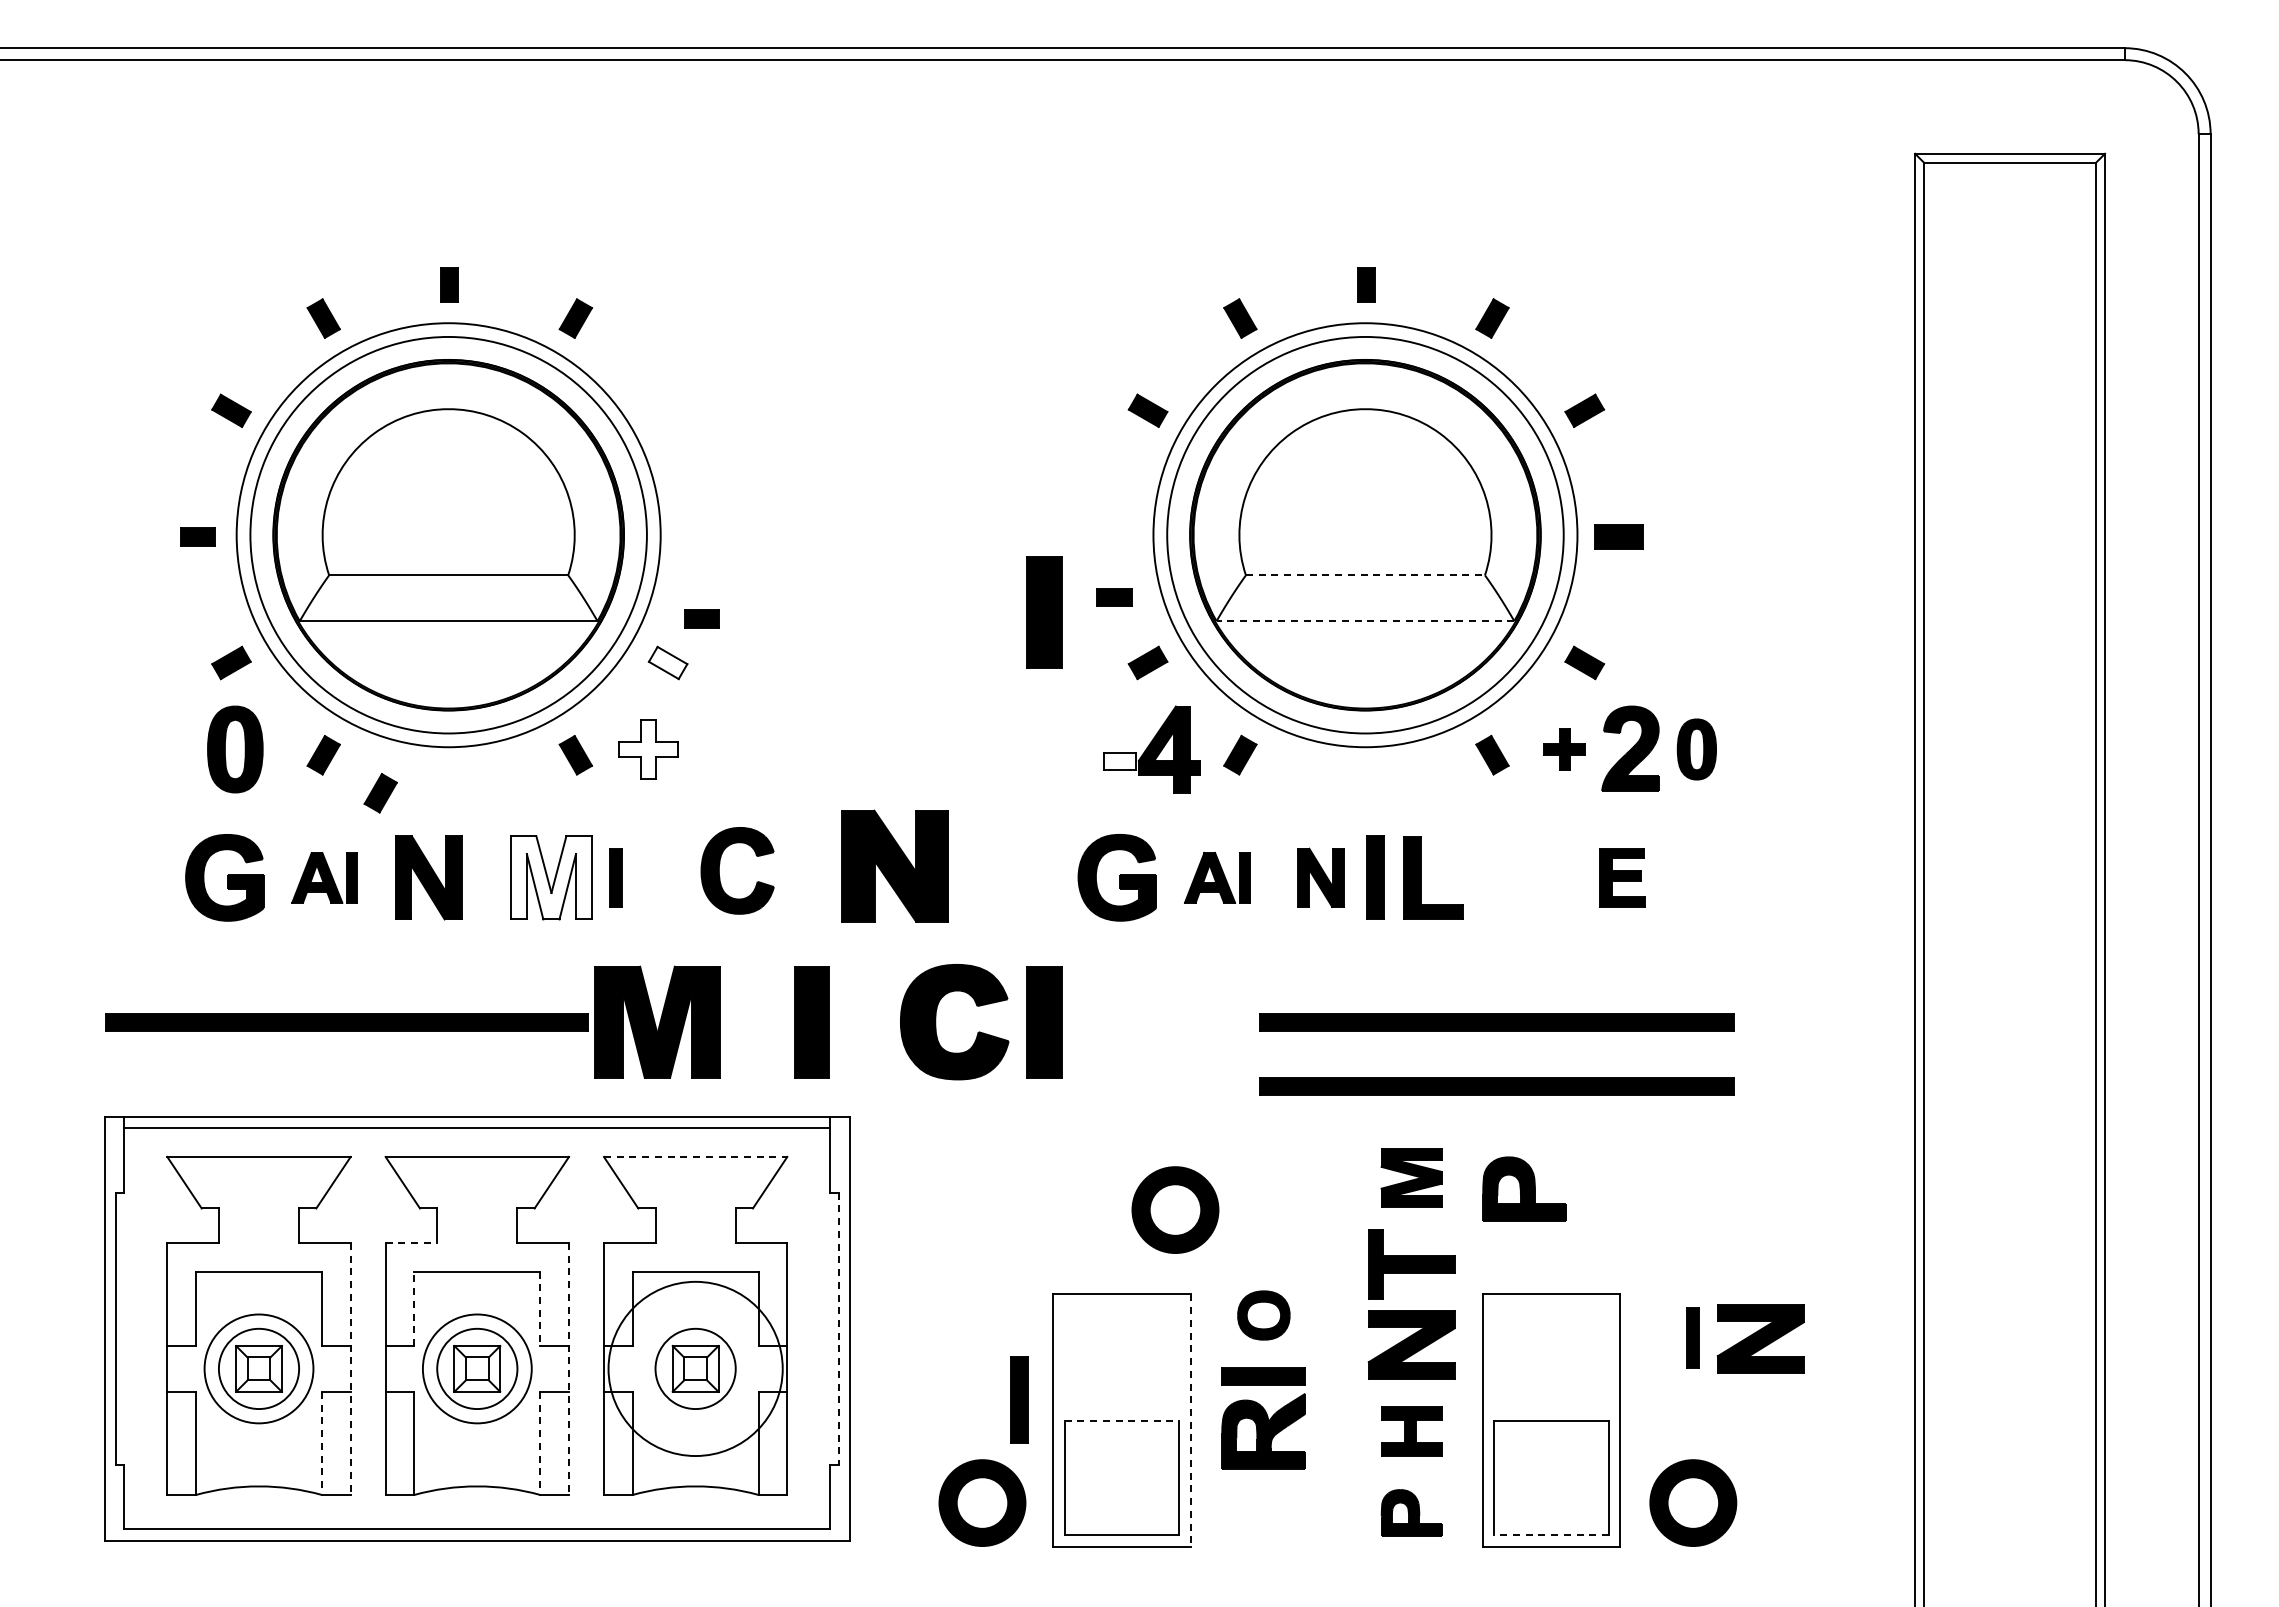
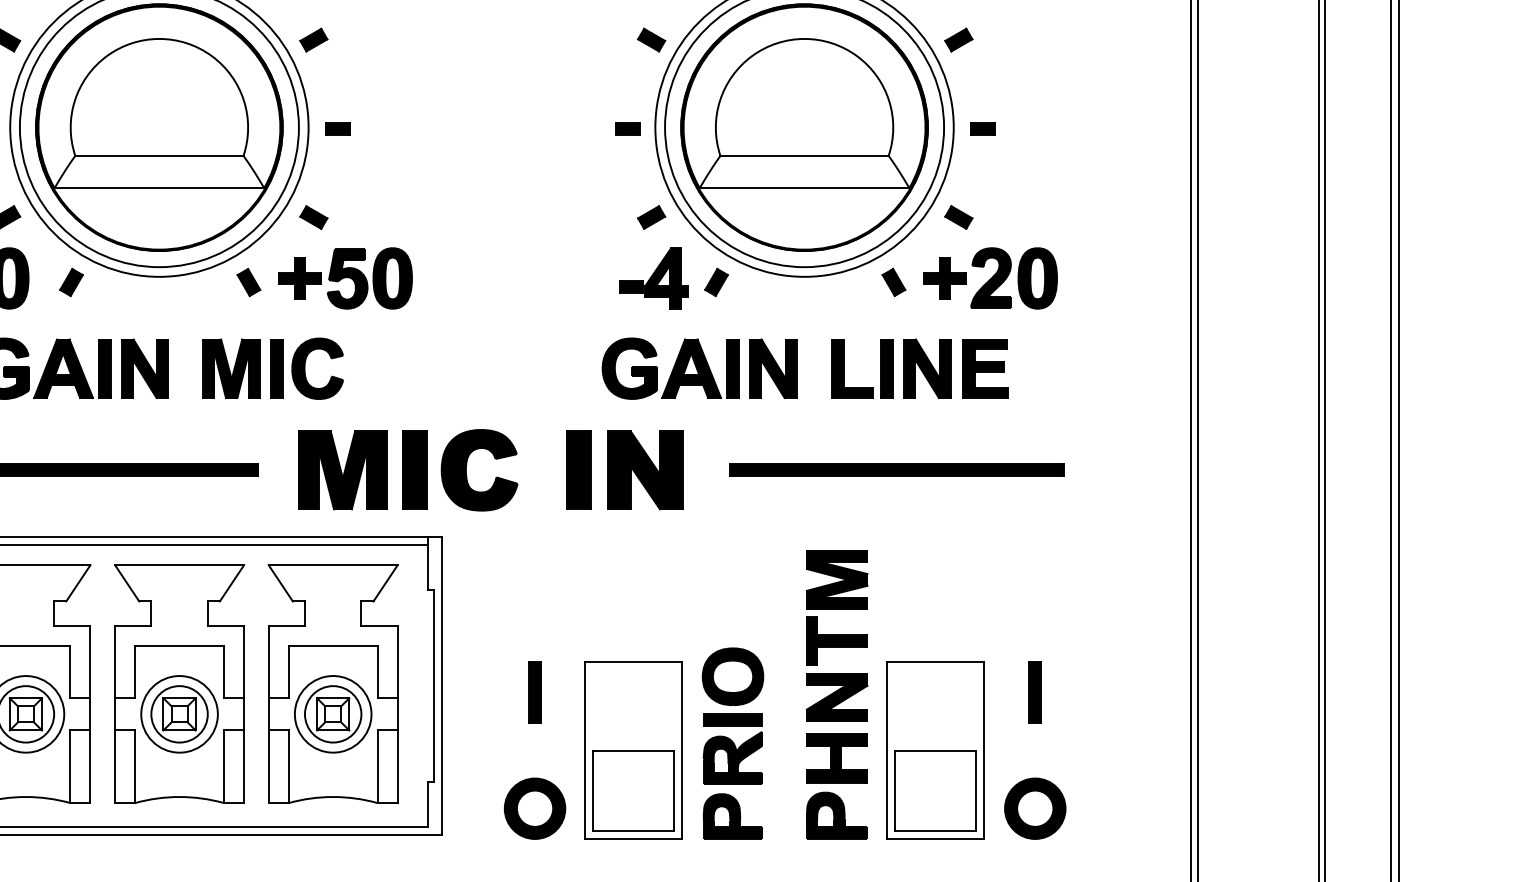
part: (667, 410) -> (313, 39), added
part: (1618, 536) -> (982, 128), size x0.71
line: (1365, 575) -> (804, 156), dashed -> solid
part: (1114, 597) -> (627, 128), moved
part: (1044, 612) -> (578, 182), removed
part: (701, 618) -> (337, 128), moved
line: (1365, 621) -> (804, 188), dashed -> solid
fill: (668, 662) -> (314, 217), added
fill: (647, 749) -> (299, 278), added
part: (747, 749) -> (369, 278), added
part: (1564, 749) -> (944, 278), size x1.43
part: (1696, 749) -> (1037, 278), size x1.43
fill: (1119, 761) -> (631, 286), added
part: (380, 793) -> (111, 309), removed
part: (894, 865) -> (644, 469), moved
part: (719, 870) -> (304, 368), moved
part: (324, 877) -> (72, 368), size x1.67
fill: (551, 877) -> (231, 368), added
part: (615, 877) -> (276, 368), size x1.43
part: (1217, 877) -> (700, 368), size x1.67
part: (1320, 877) -> (772, 368), size x1.43
part: (1375, 877) -> (886, 368), moved
part: (1539, 877) -> (927, 368), added
part: (1622, 877) -> (985, 368), size x1.43
part: (657, 1021) -> (342, 469), moved
part: (936, 1022) -> (466, 470), moved
part: (1496, 1086) -> (896, 515), removed
line: (695, 1156) -> (333, 564), dashed -> solid
part: (1411, 1177) -> (836, 579), size x1.43
part: (1524, 1188) -> (732, 816), moved
part: (1175, 1209) -> (670, 602), removed
line: (411, 1242) -> (133, 625), dashed -> solid
line: (414, 1308) -> (135, 671), dashed -> solid
line: (540, 1309) -> (224, 672), dashed -> solid
part: (1263, 1315) -> (732, 676), size x1.67
line: (838, 1329) -> (433, 686), dashed -> solid
part: (1693, 1337) -> (1035, 692), size x1.43
part: (1760, 1338) -> (1082, 692), removed
circle: (695, 1368) -> (333, 714), size x0.62
line: (350, 1369) -> (90, 714), dashed -> solid
line: (569, 1369) -> (244, 714), dashed -> solid
part: (1019, 1399) -> (535, 692), moved
line: (1122, 1420) -> (633, 750), dashed -> solid
line: (1190, 1421) -> (681, 751), dashed -> solid
part: (1411, 1431) -> (836, 758), size x1.43
line: (322, 1443) -> (70, 766), dashed -> solid
line: (540, 1443) -> (224, 766), dashed -> solid
part: (1411, 1512) -> (836, 815), size x1.43
line: (1551, 1535) -> (935, 831), dashed -> solid

